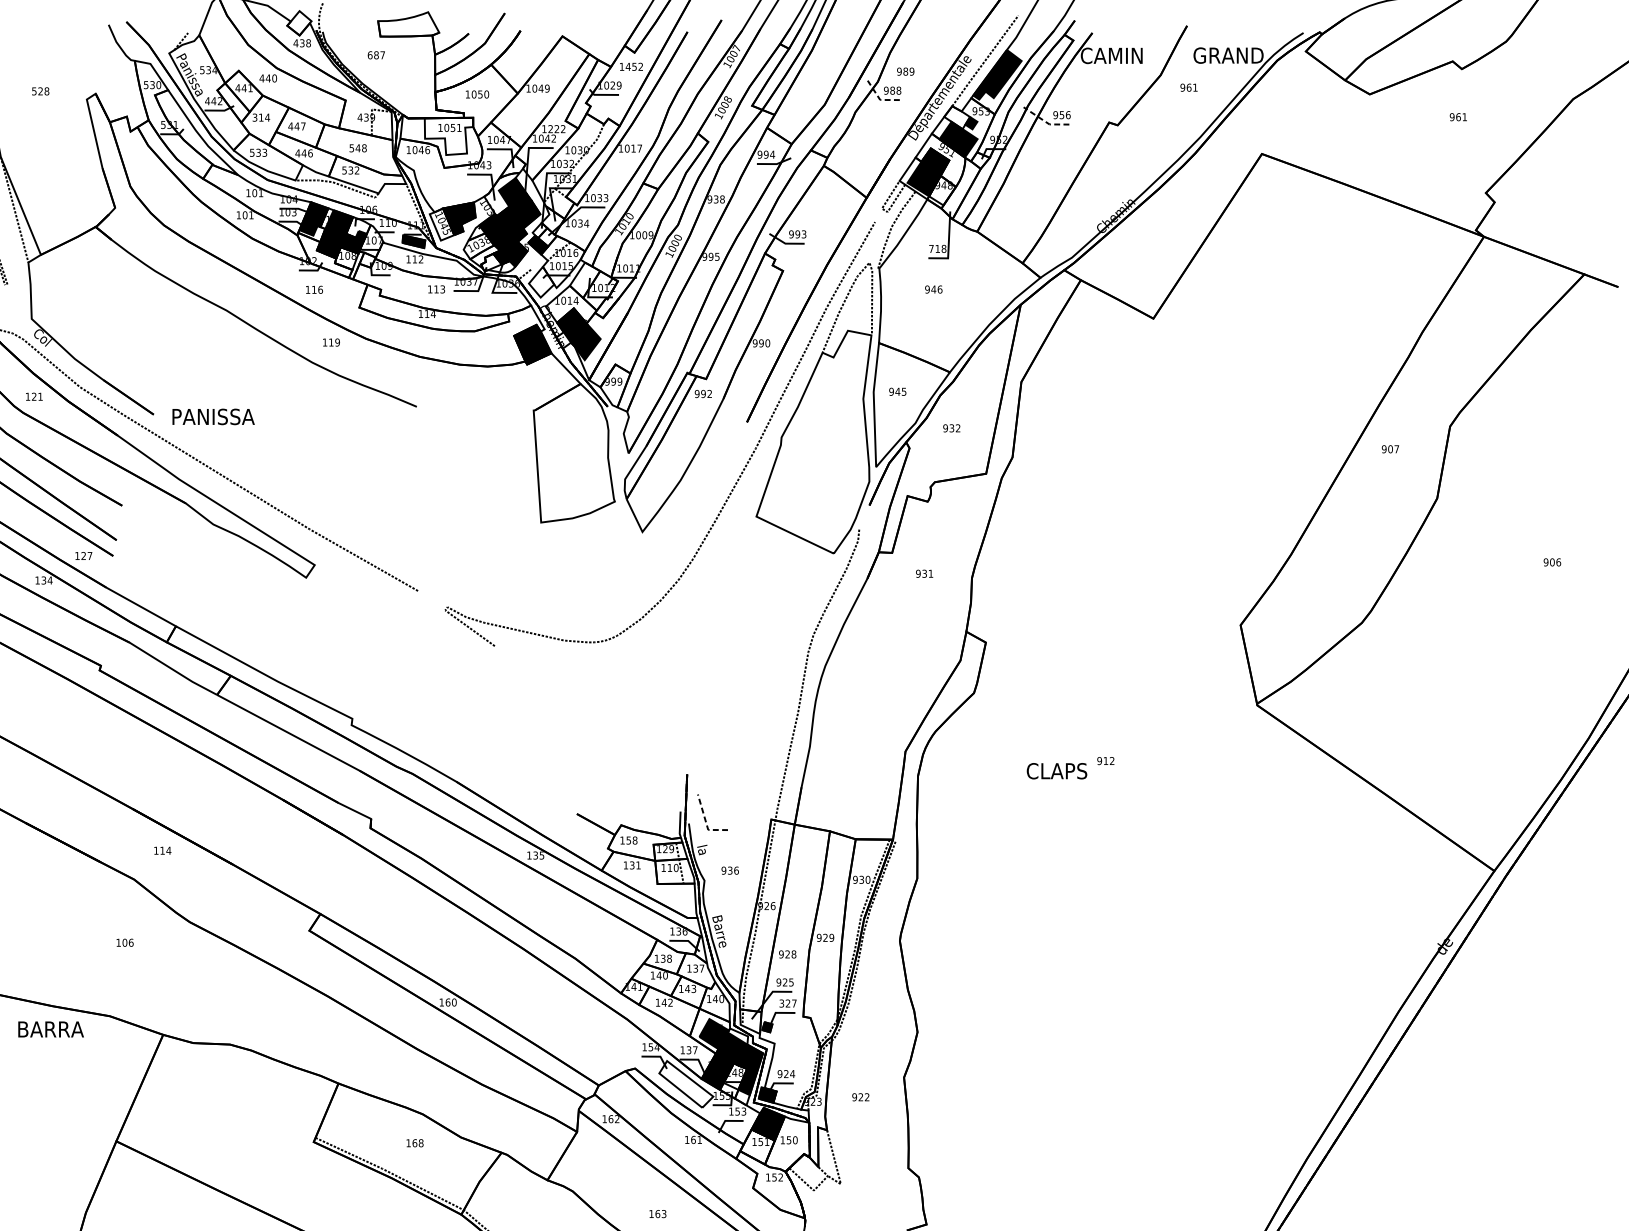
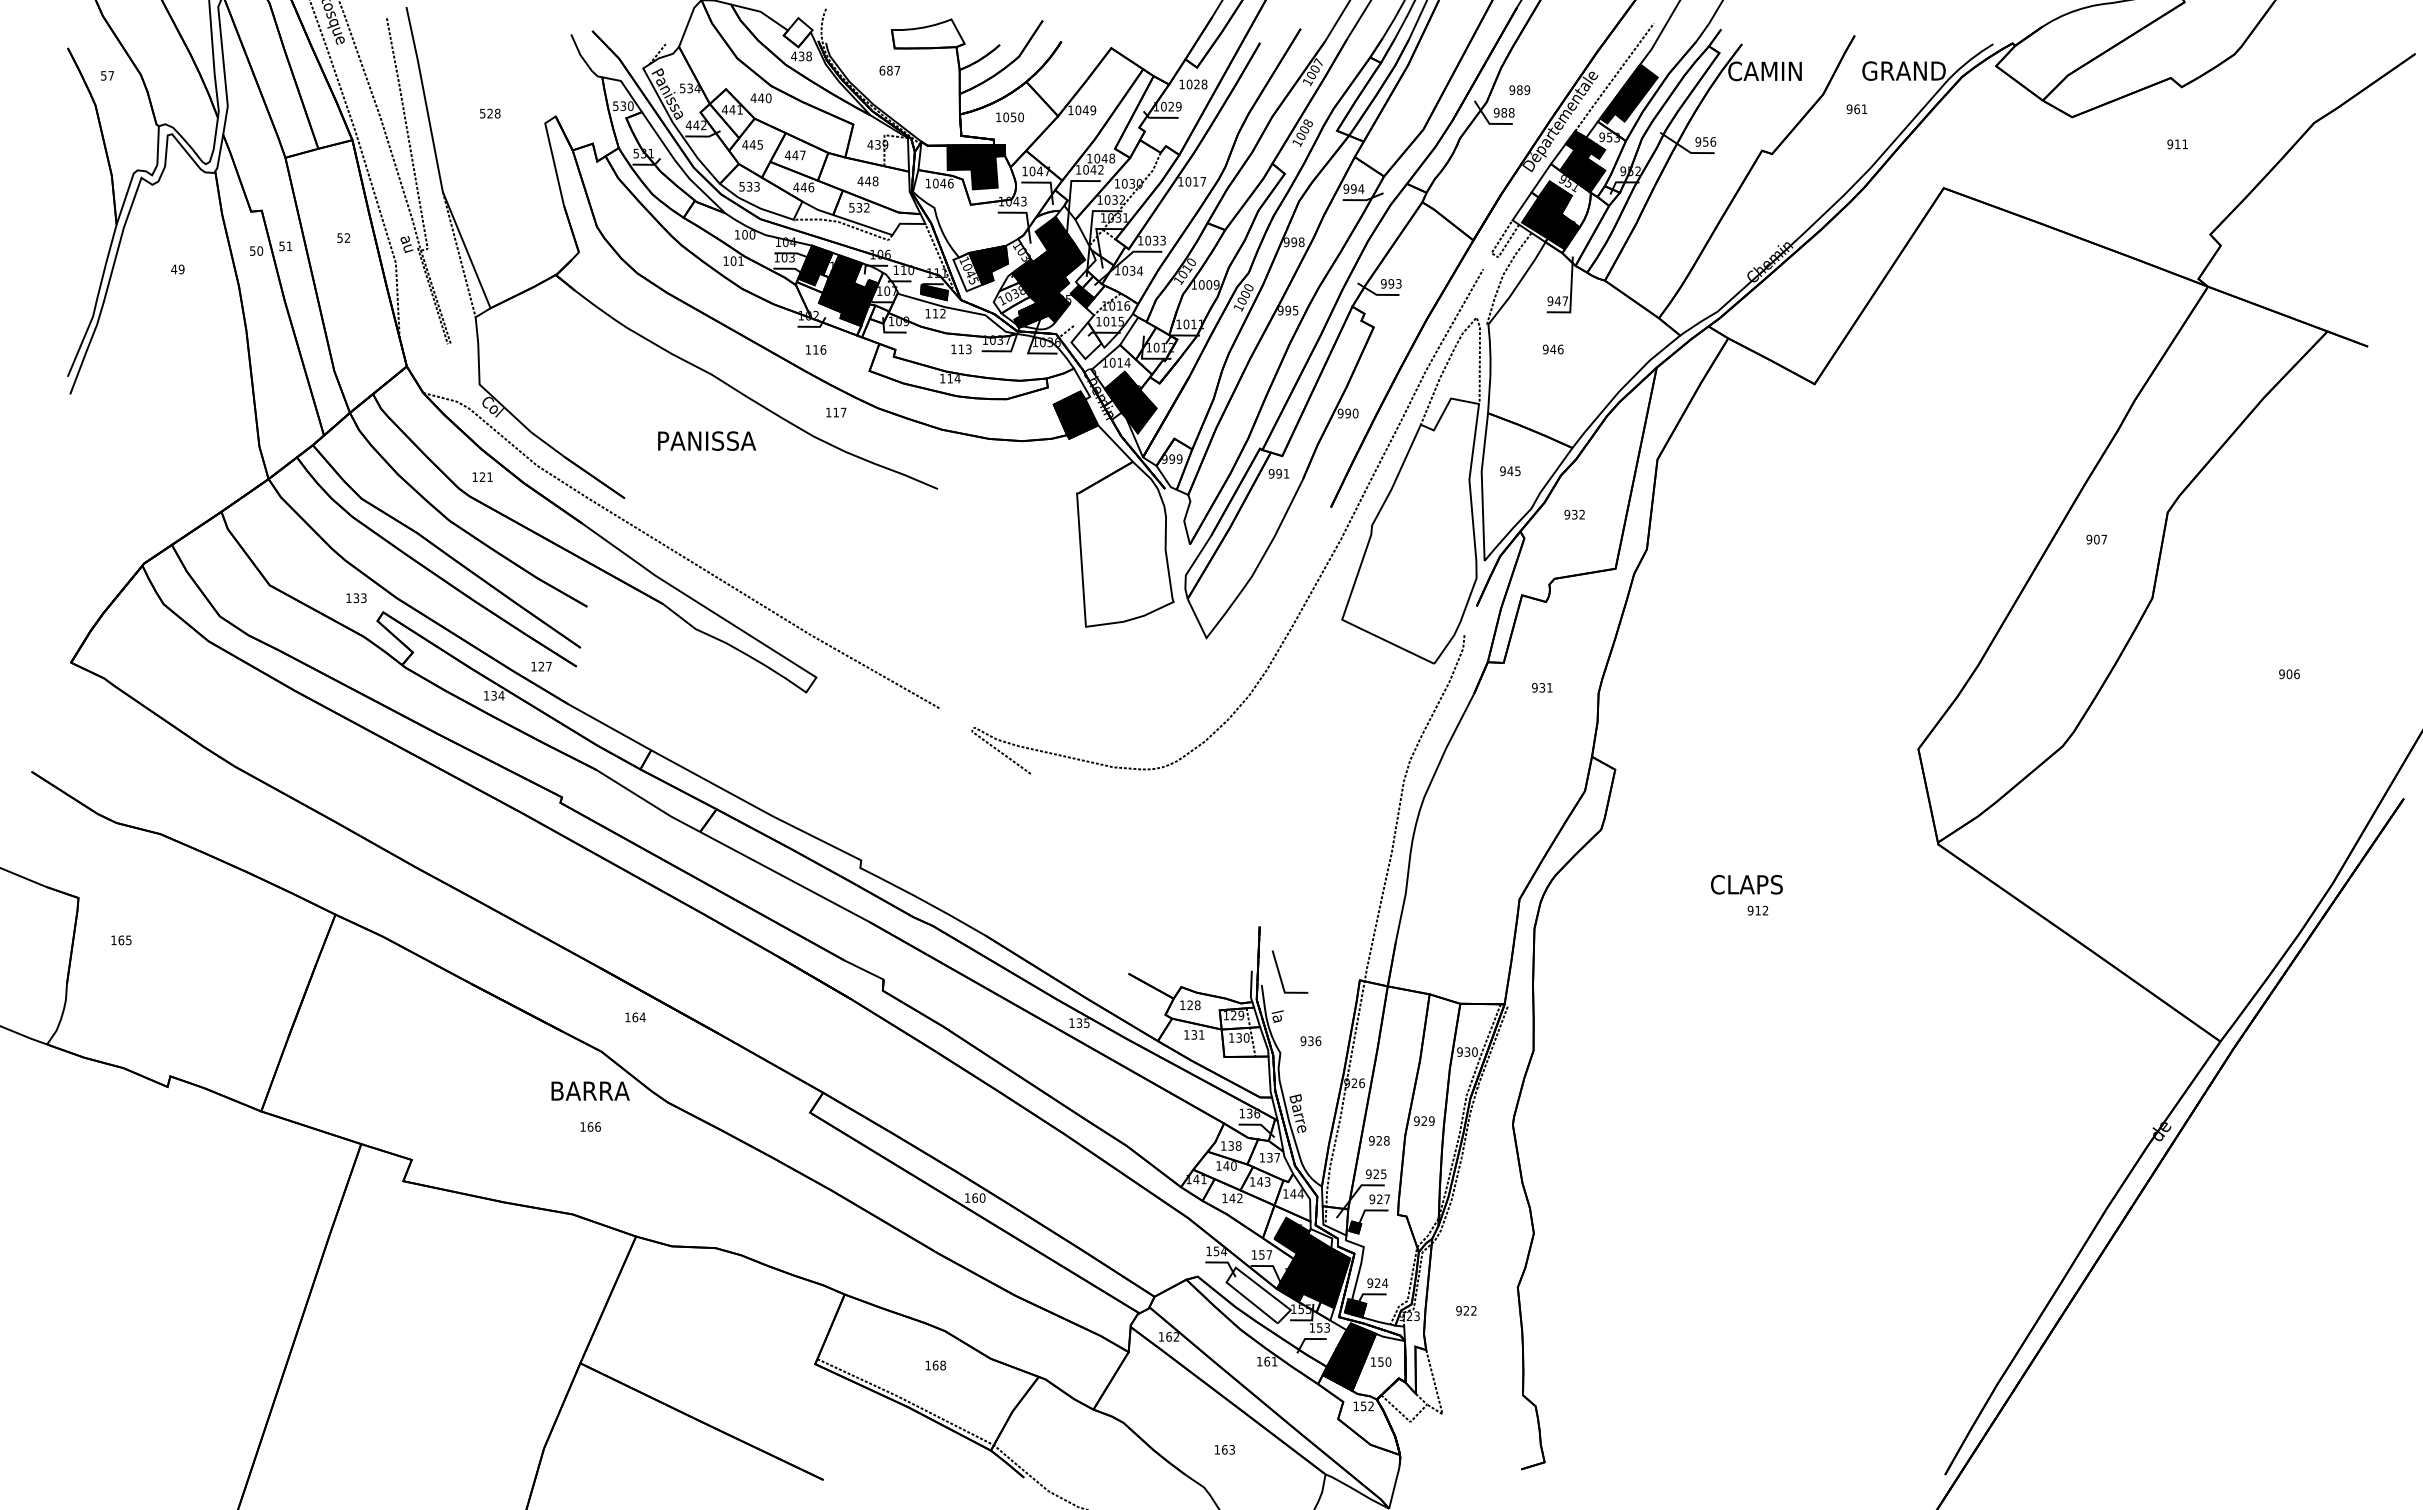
text: (634, 66) -> (1196, 84), 1452 -> 1028
line: (879, 98) -> (1488, 122), dashed -> solid
text: (261, 117) -> (752, 144), 314 -> 445
fill: (956, 117) -> (1580, 144), added
text: (1458, 117) -> (2177, 144), 961 -> 911
line: (1045, 121) -> (1686, 149), dashed -> solid
text: (556, 129) -> (1104, 158), 1222 -> 1048
fill: (449, 136) -> (976, 167), added
text: (351, 148) -> (860, 181), 548 -> 448
fill: (942, 190) -> (1563, 231), added
text: (261, 192) -> (752, 234), 101 -> 100
text: (716, 198) -> (1294, 241), 938 -> 998
text: (937, 249) -> (1557, 301), 718 -> 947
fill: (346, 258) -> (854, 312), added
fill: (491, 261) -> (1026, 316), added
text: (337, 342) -> (843, 412), 119 -> 117
text: (709, 393) -> (1286, 473), 992 -> 991
text: (213, 416) -> (707, 440), moved
text: (1056, 770) -> (1746, 884), moved
line: (706, 822) -> (1282, 983), dashed -> solid
text: (628, 840) -> (1189, 1005), 158 -> 128
text: (162, 850) -> (635, 1017), 114 -> 164
text: (669, 867) -> (1238, 1037), 110 -> 130
text: (124, 942) -> (590, 1126), 106 -> 166
text: (721, 998) -> (1300, 1193), 140 -> 144
text: (781, 1002) -> (1372, 1198), 327 -> 927
text: (50, 1028) -> (590, 1090), moved
text: (688, 1049) -> (1261, 1254), 137 -> 157
fill: (735, 1076) -> (1317, 1286), added
fill: (757, 1146) -> (1343, 1369), added

